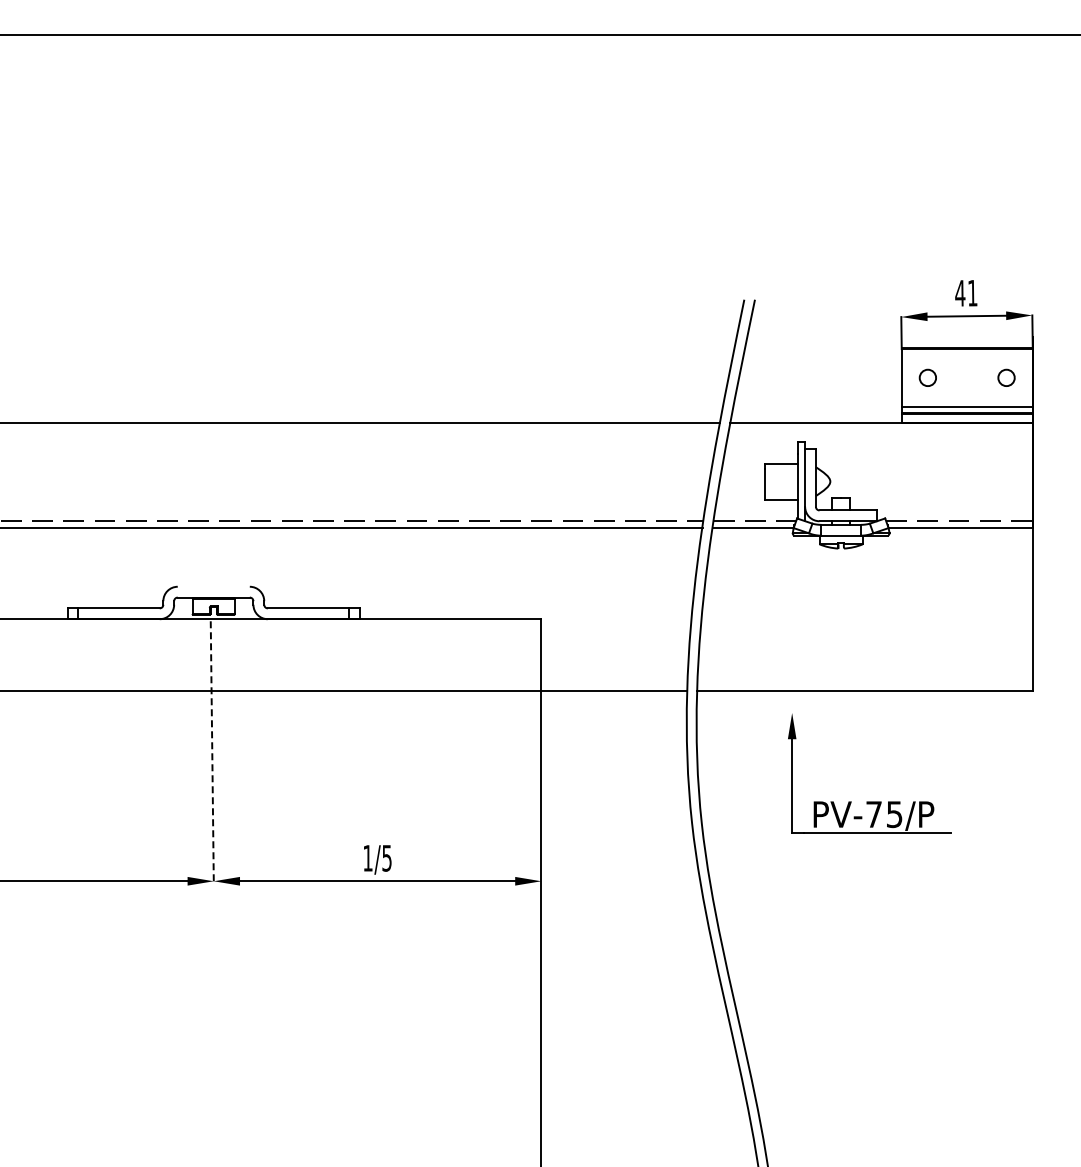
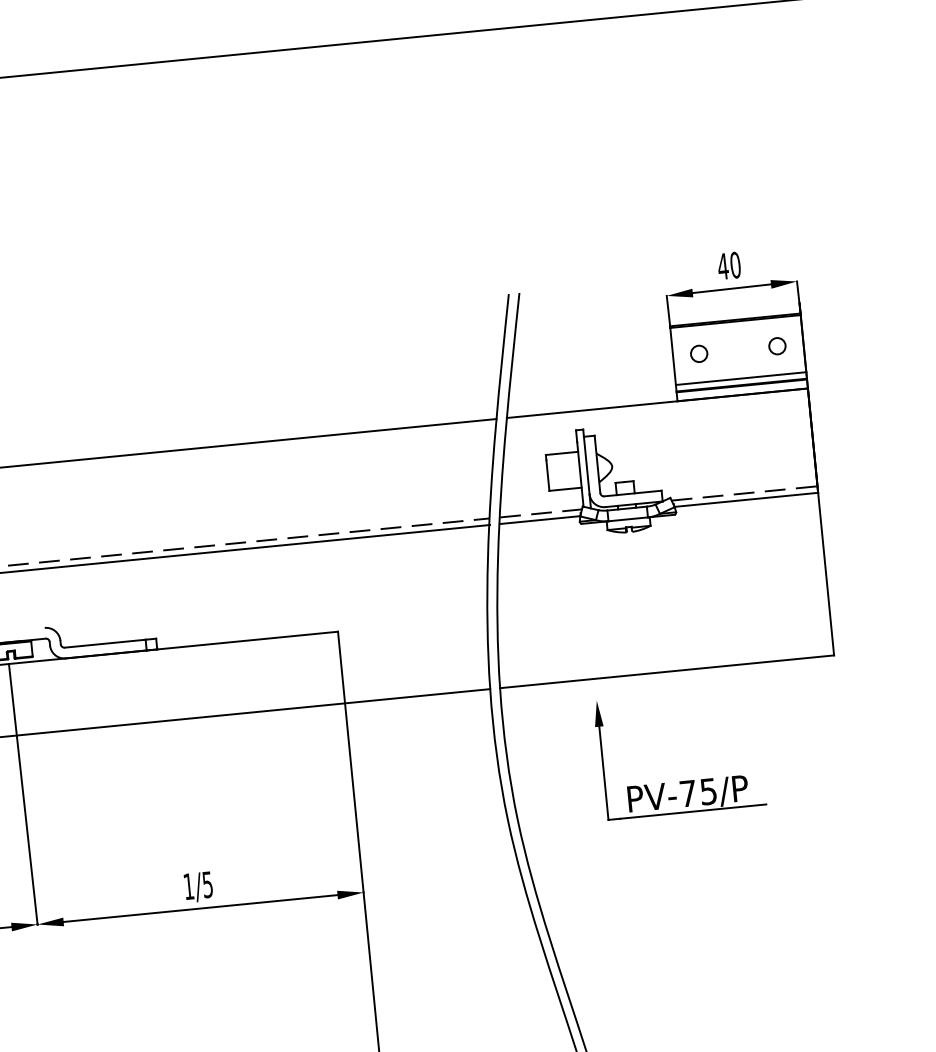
text: (972, 292) -> (735, 264), 41 -> 40
line: (212, 749) -> (23, 793), dashed -> solid

